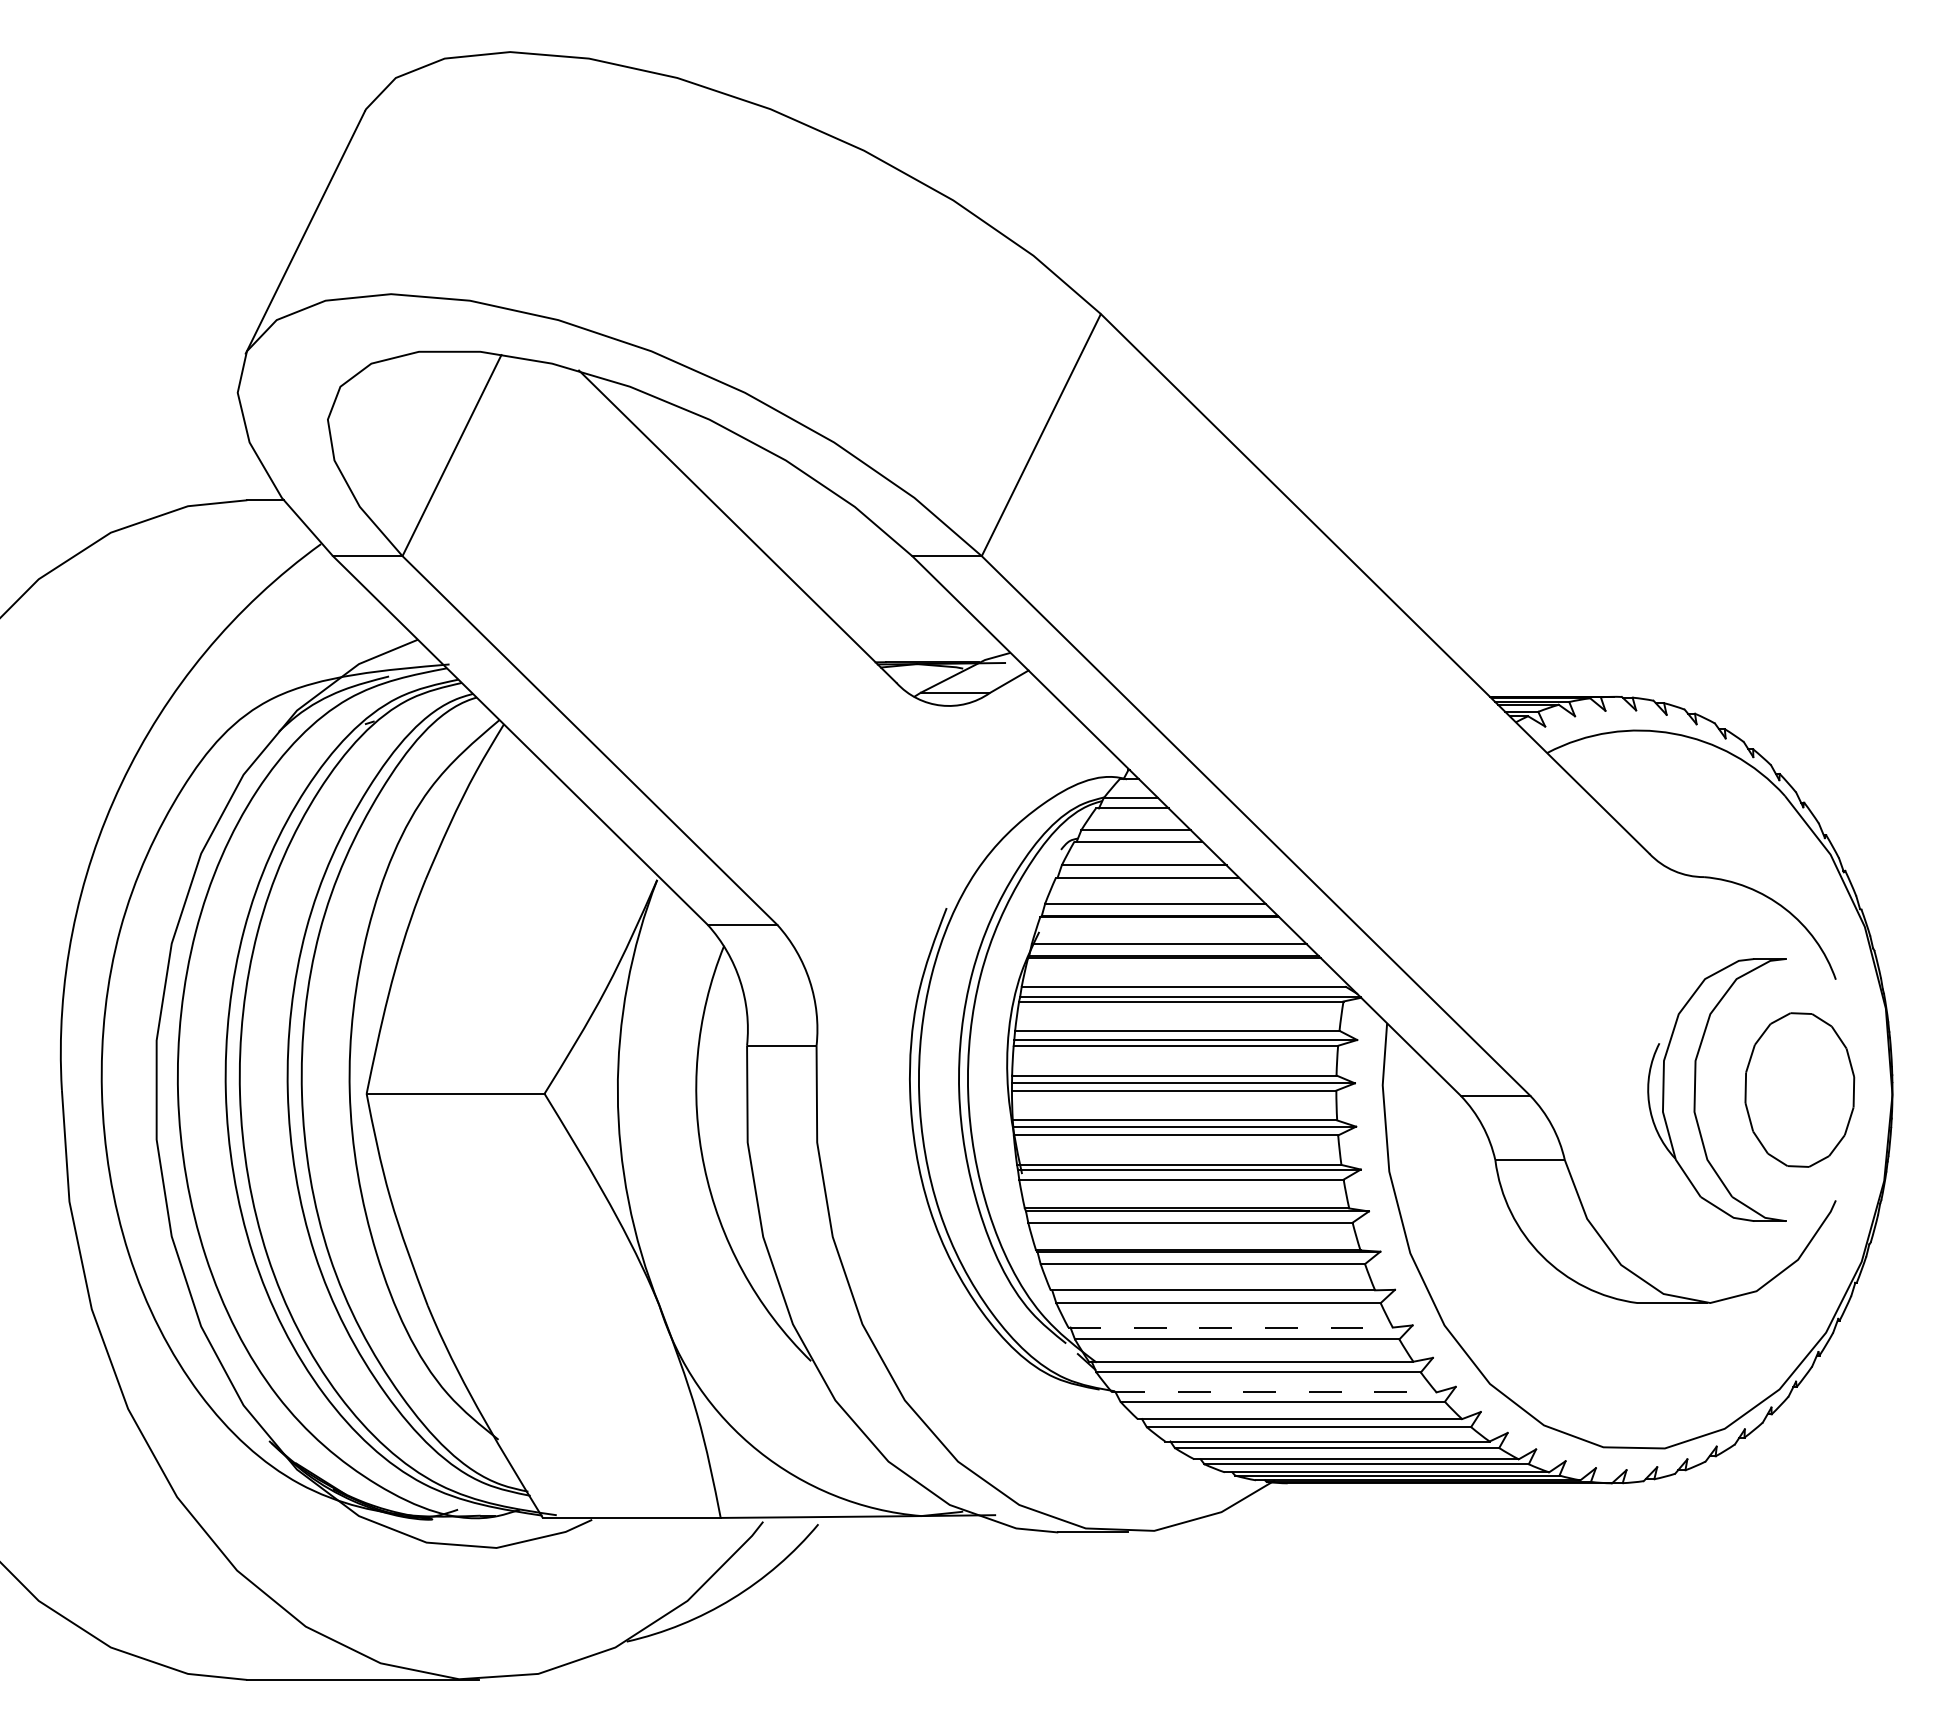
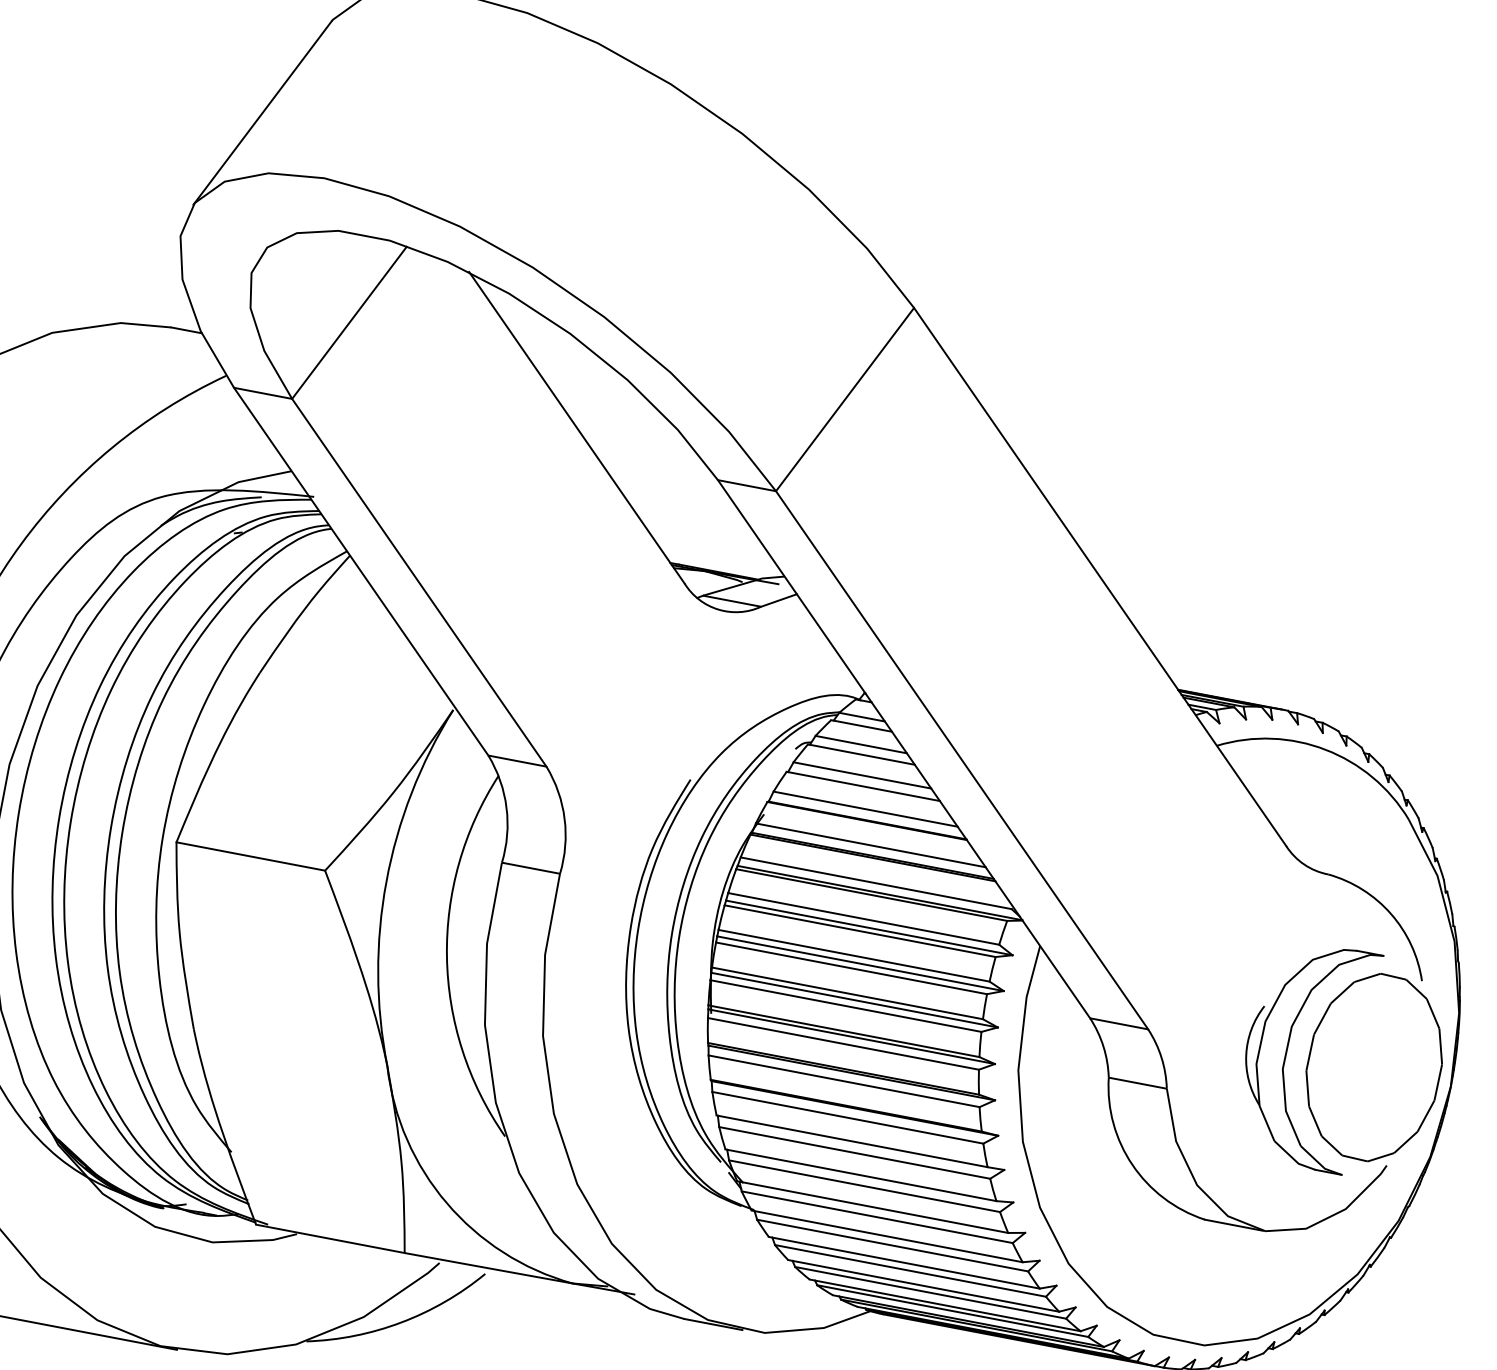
part: (1799, 1089) -> (1374, 1067), size x1.43
line: (1231, 1327) -> (861, 1175), dashed -> solid
line: (1274, 1392) -> (887, 1236), dashed -> solid

